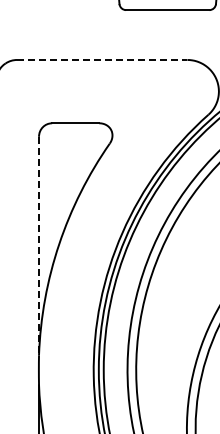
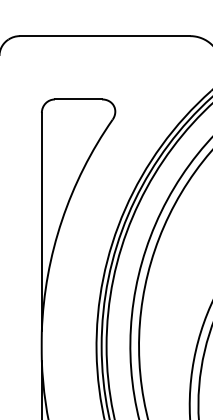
line: (102, 59) -> (105, 35), dashed -> solid
line: (39, 246) -> (42, 222), dashed -> solid

